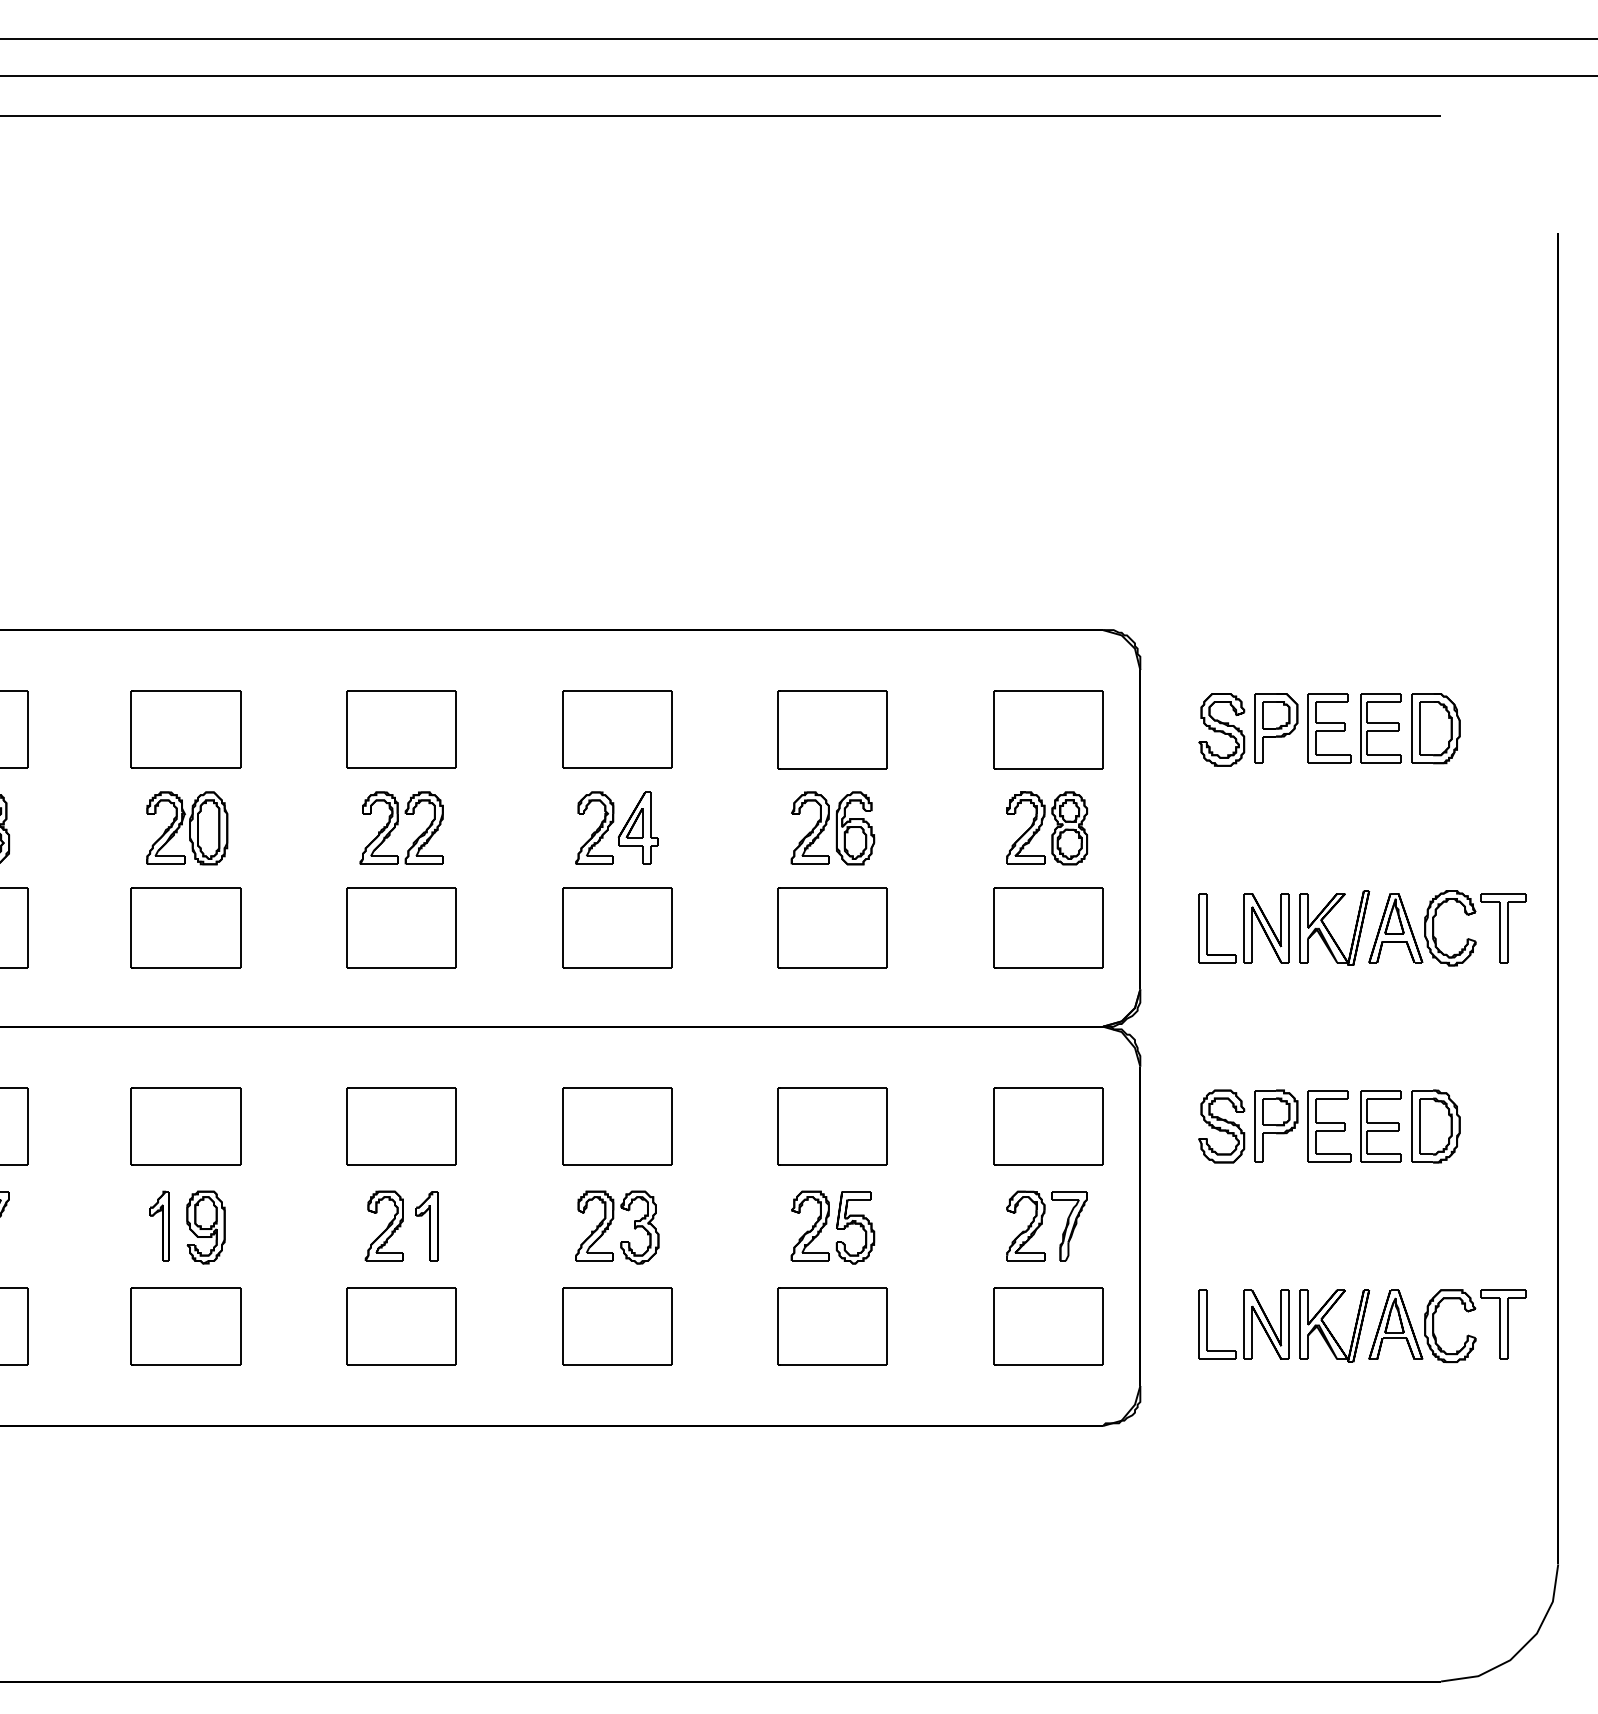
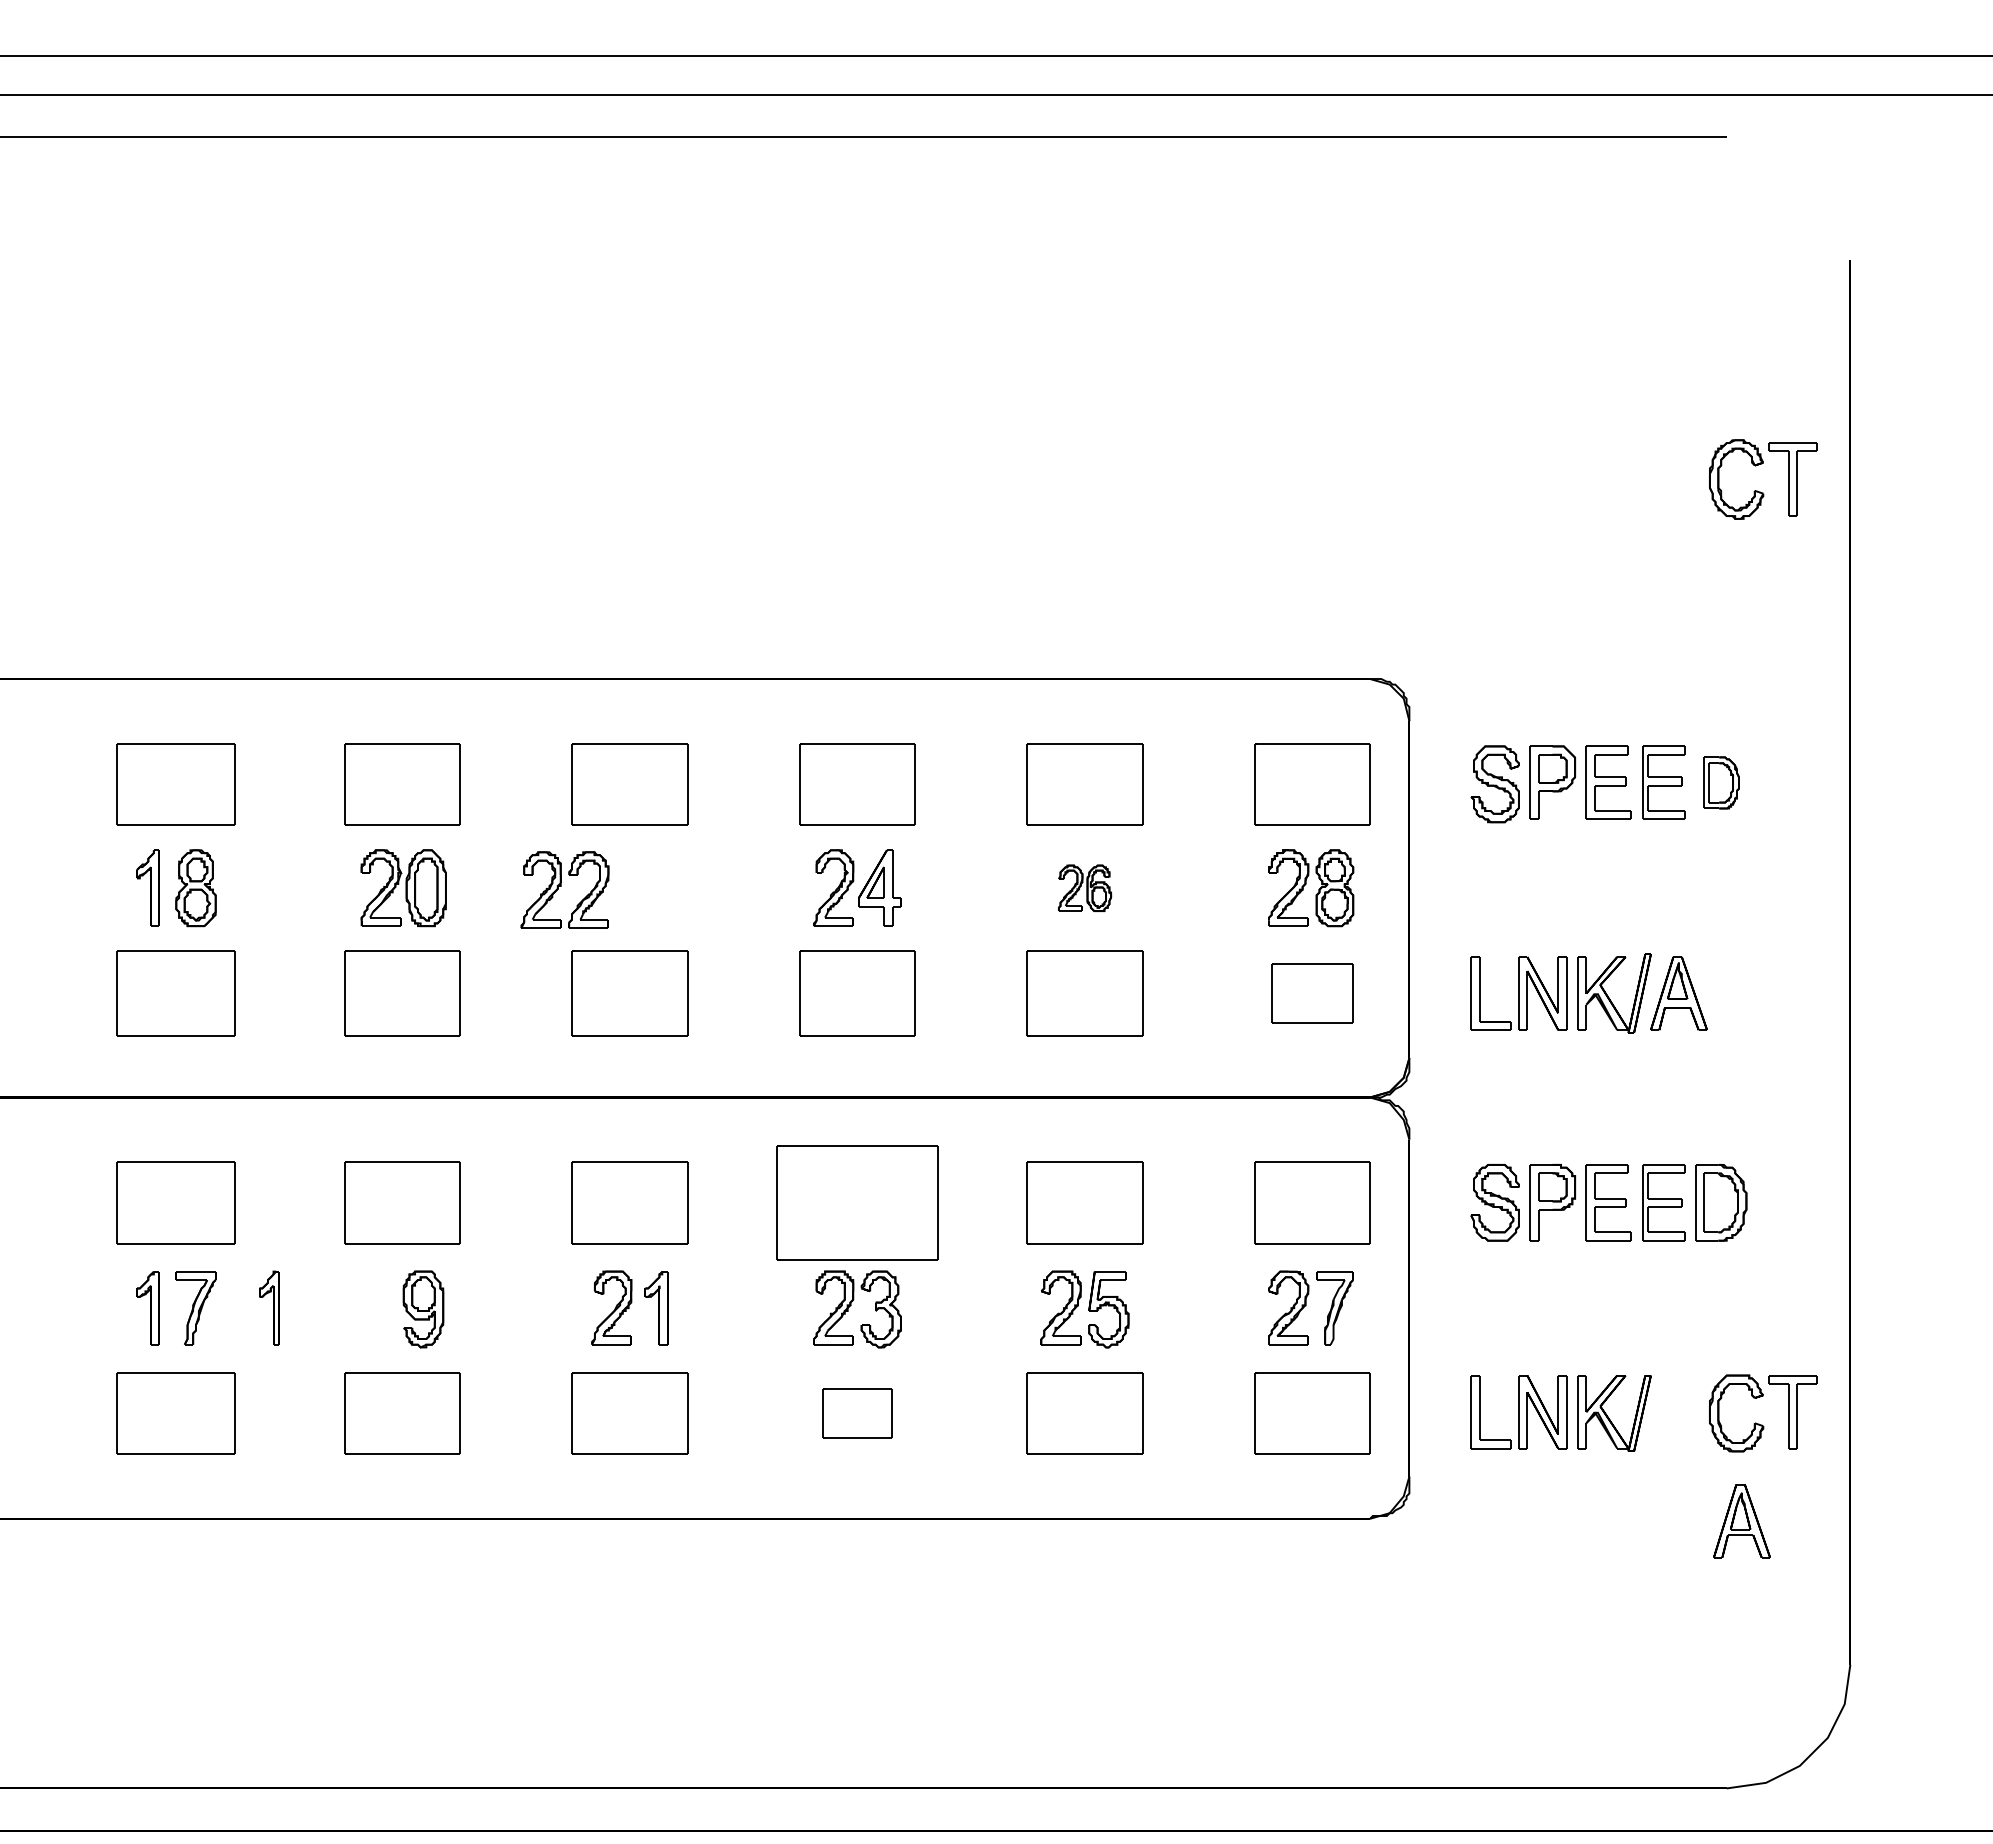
part: (1436, 728) -> (1721, 782), size x0.7
part: (401, 827) -> (564, 889), moved
part: (832, 828) -> (1084, 888), size x0.6
part: (1048, 928) -> (1312, 993), size x0.7
part: (1473, 939) -> (1760, 491), moved
part: (617, 1126) -> (857, 1202), size x1.4
part: (159, 1225) -> (269, 1307), moved
part: (1395, 1325) -> (1741, 1521), moved
part: (617, 1326) -> (857, 1413), size x0.6

